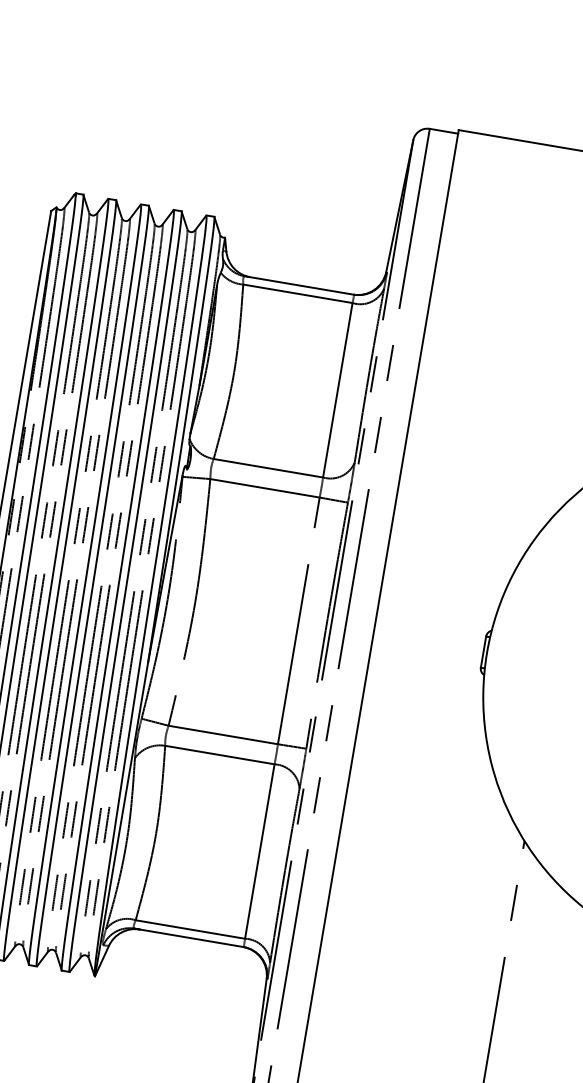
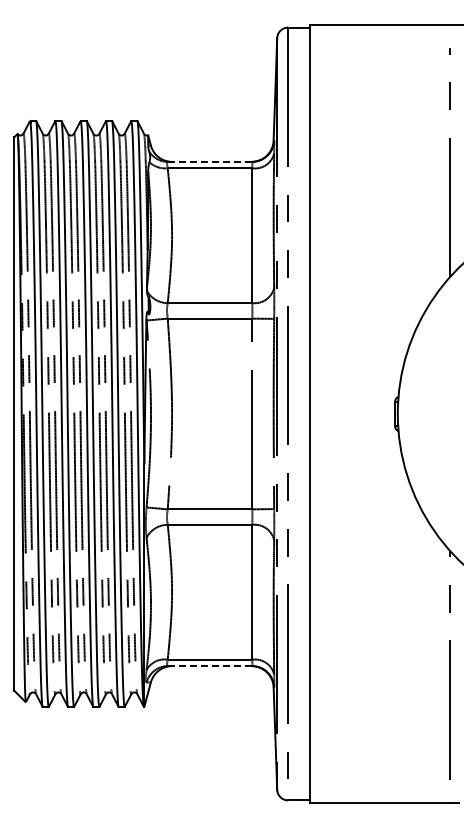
line: (298, 284) -> (209, 161), solid -> dashed
line: (188, 938) -> (209, 666), solid -> dashed

